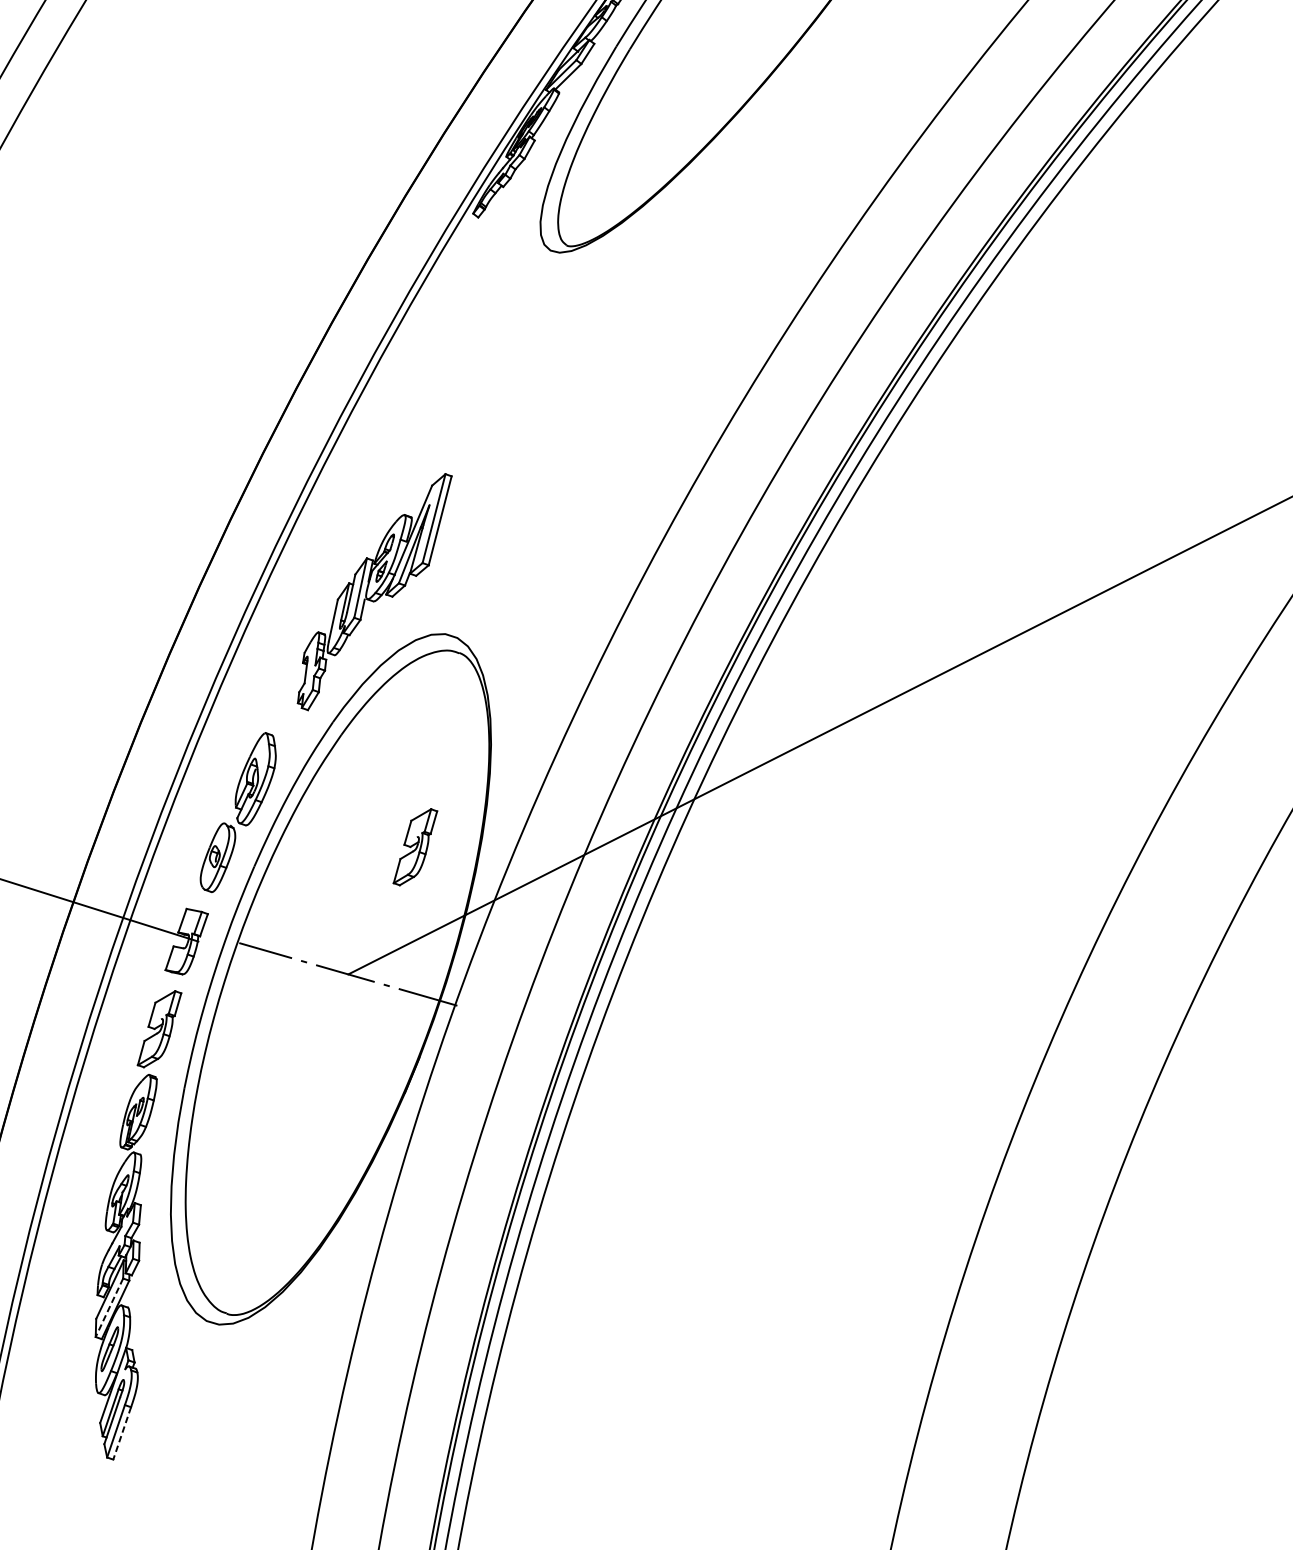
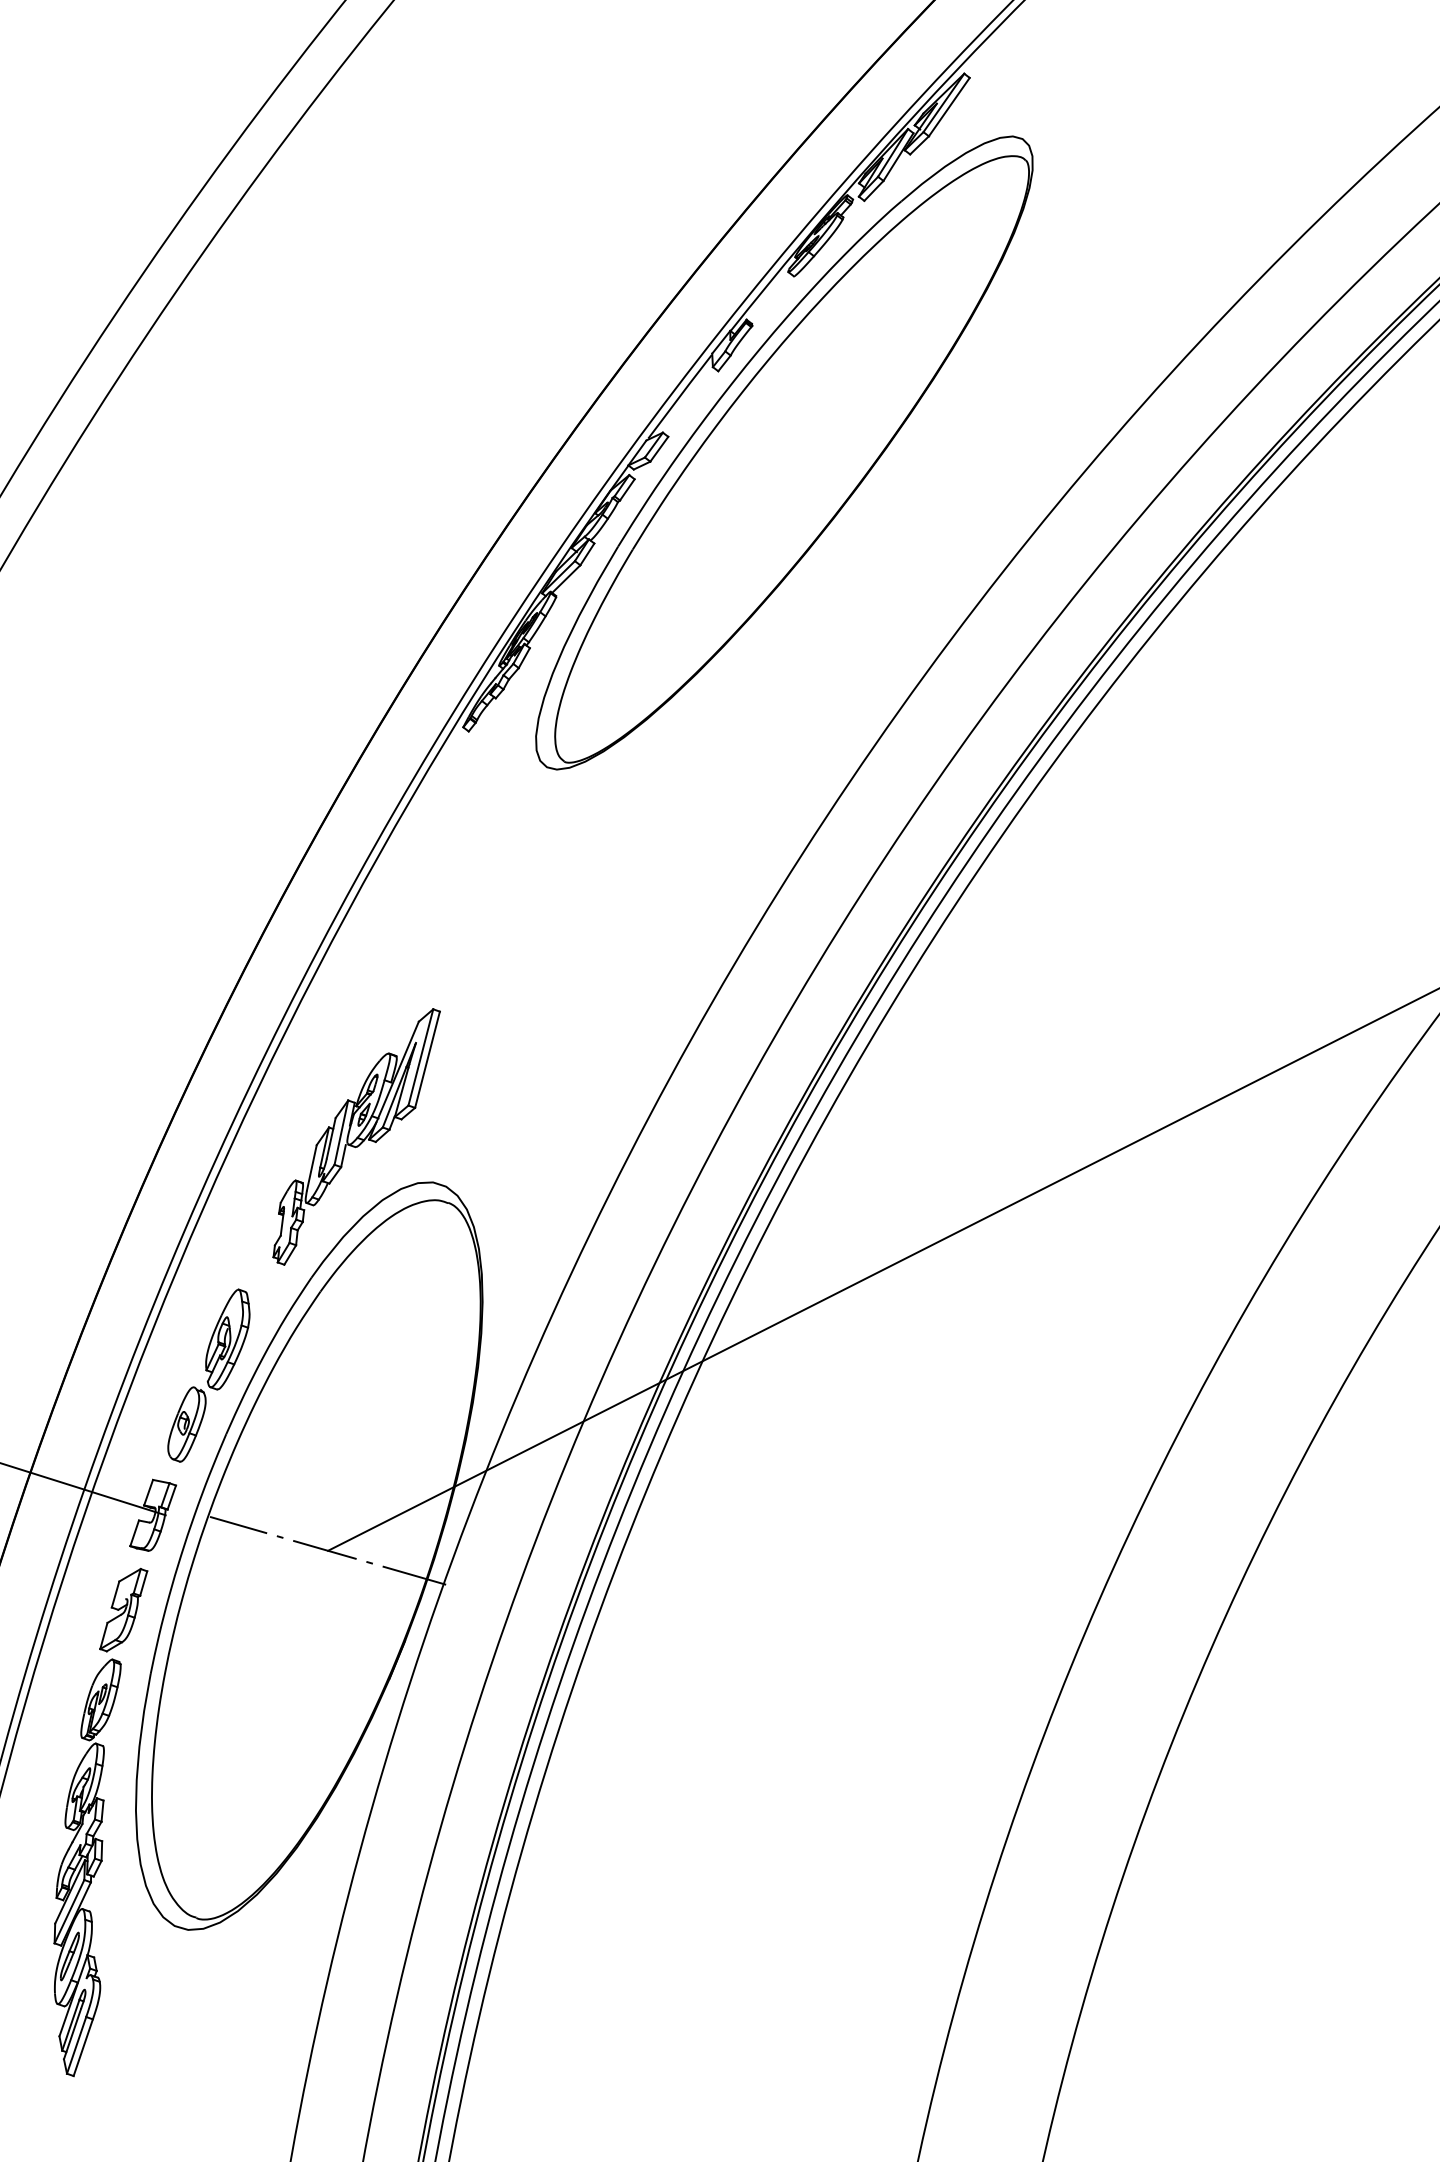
part: (415, 846) -> (400, 1412), removed
line: (109, 1307) -> (69, 1911), dashed -> solid
line: (122, 1433) -> (83, 2047), dashed -> solid

